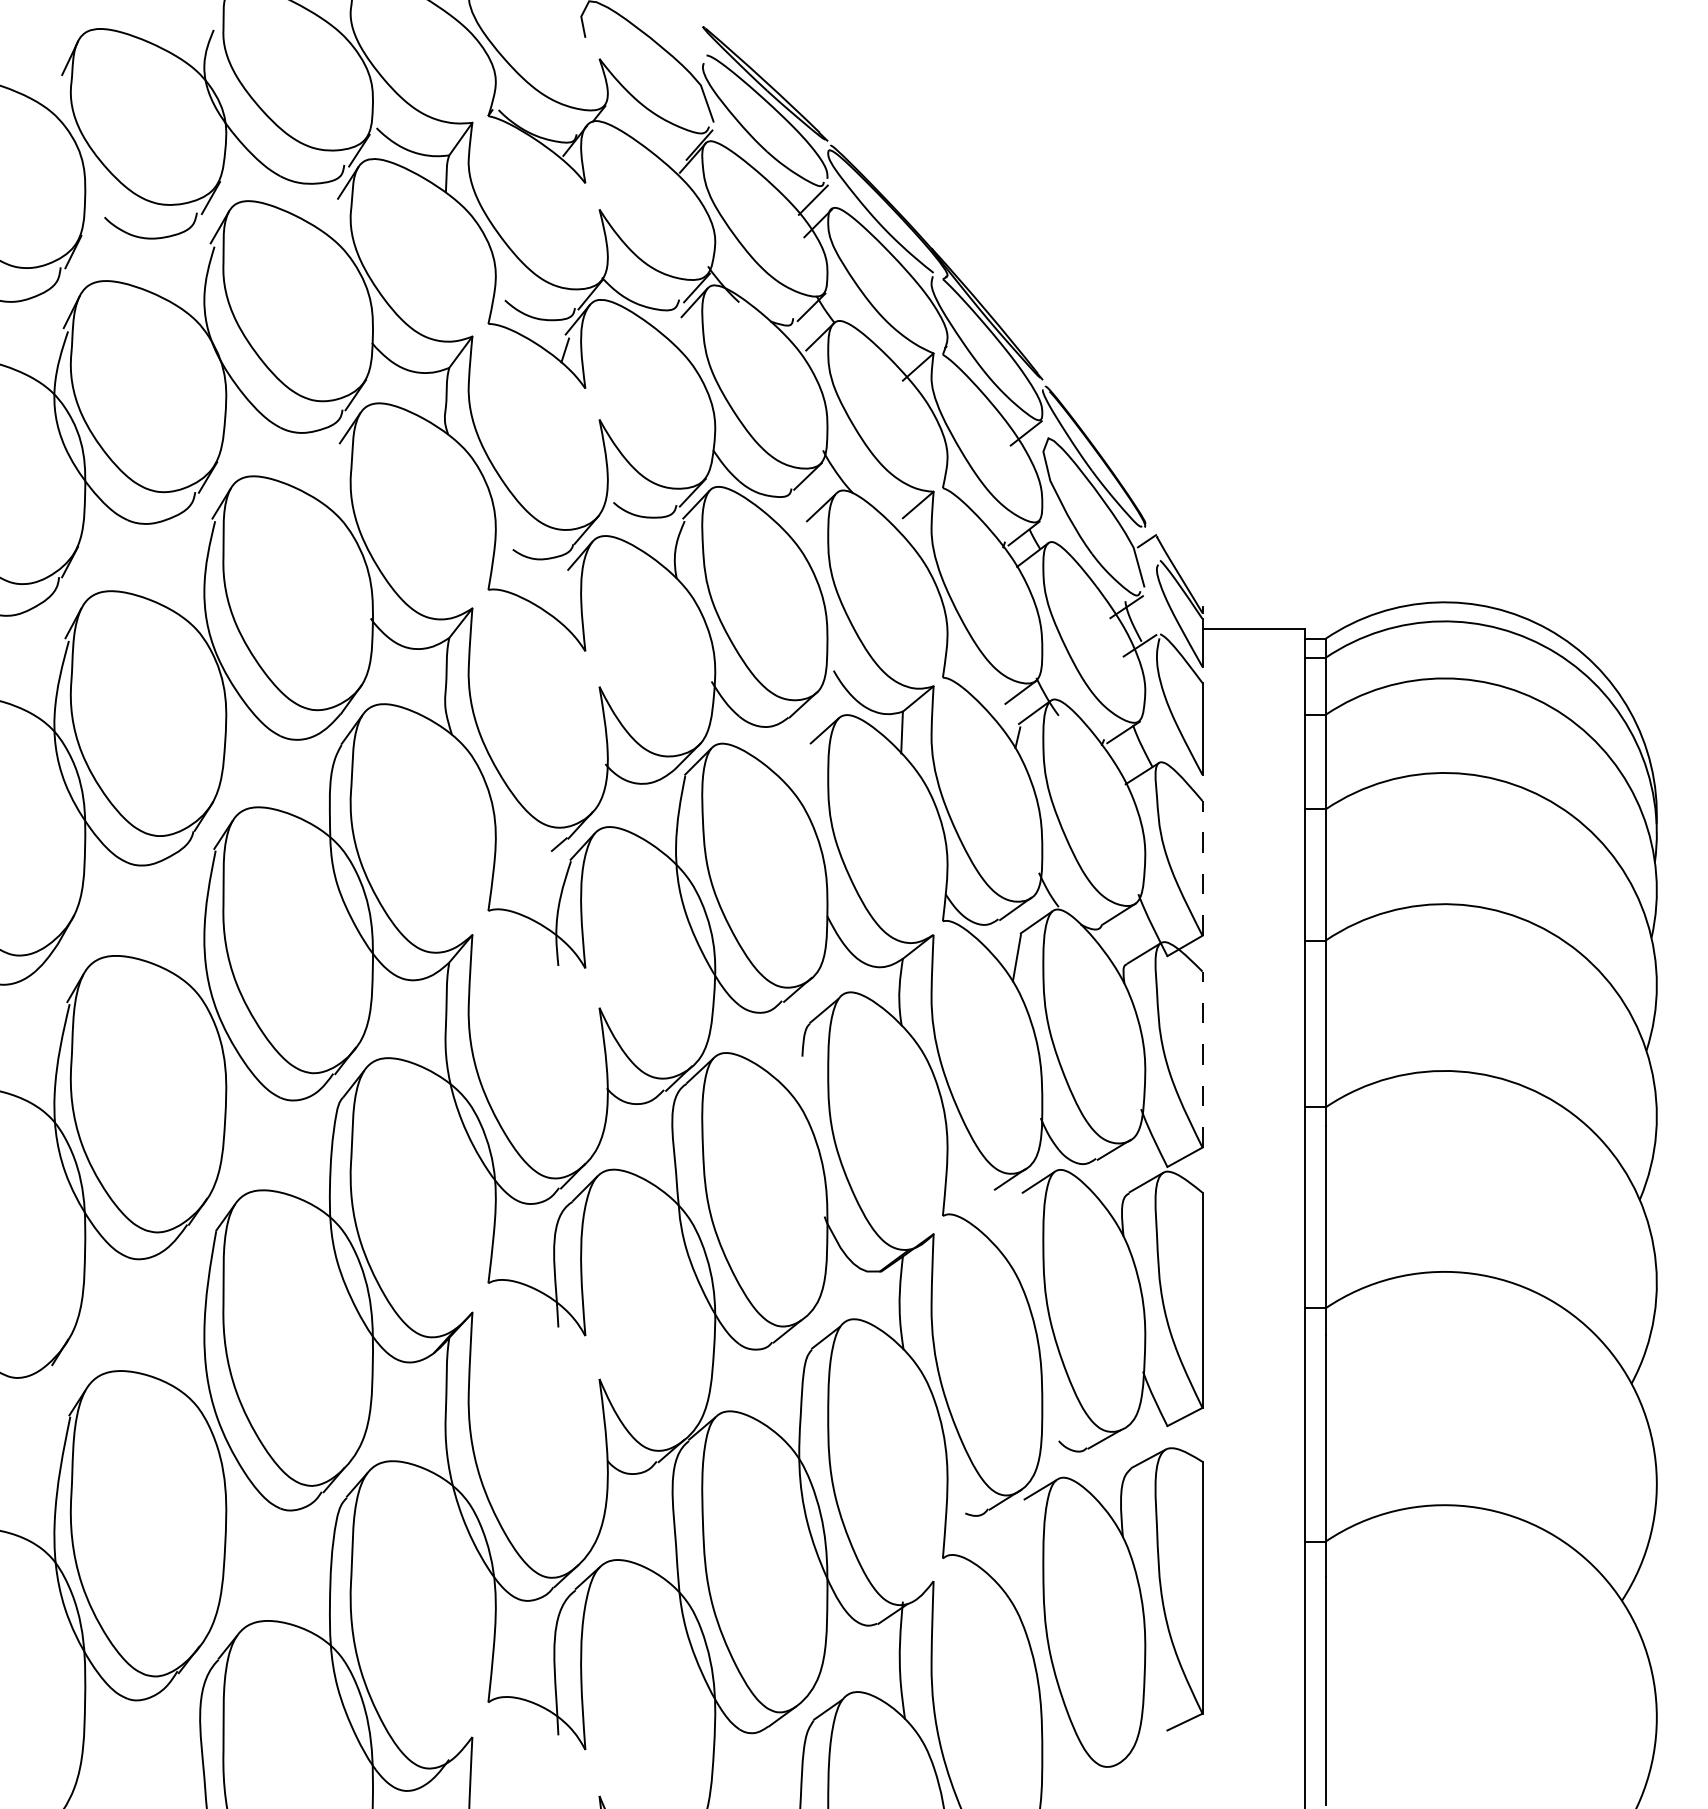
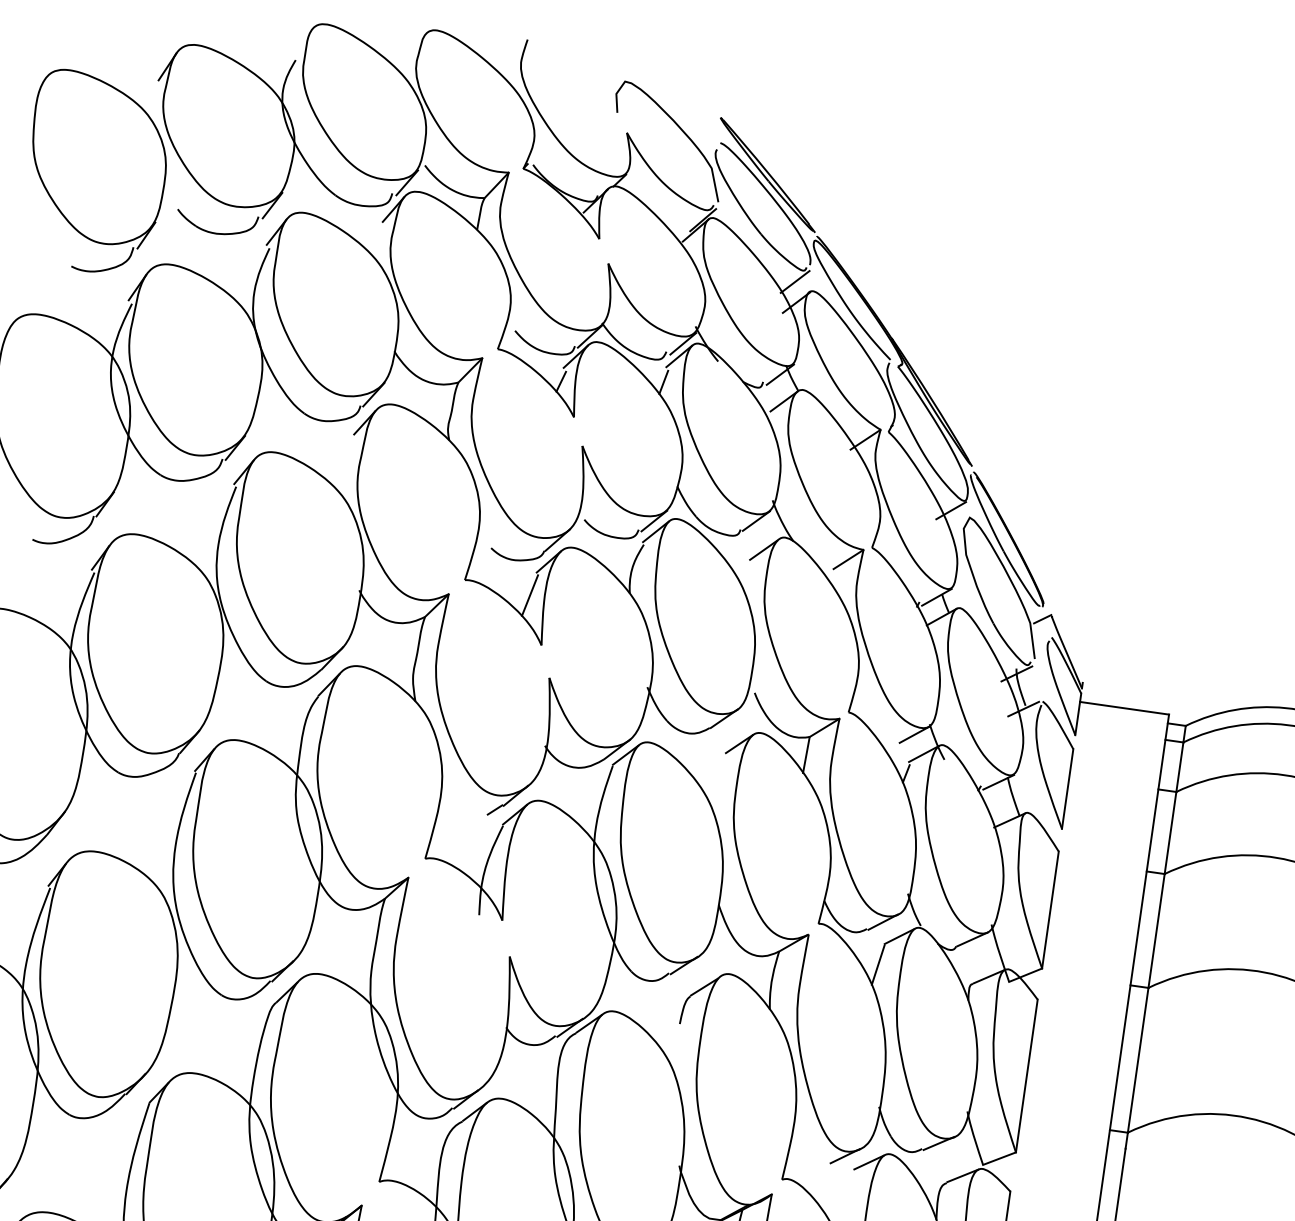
line: (681, 334) -> (664, 382), added
line: (564, 596) -> (530, 595), added
line: (1202, 867) -> (1050, 909), dashed -> solid
line: (1202, 1059) -> (1026, 1075), dashed -> solid

